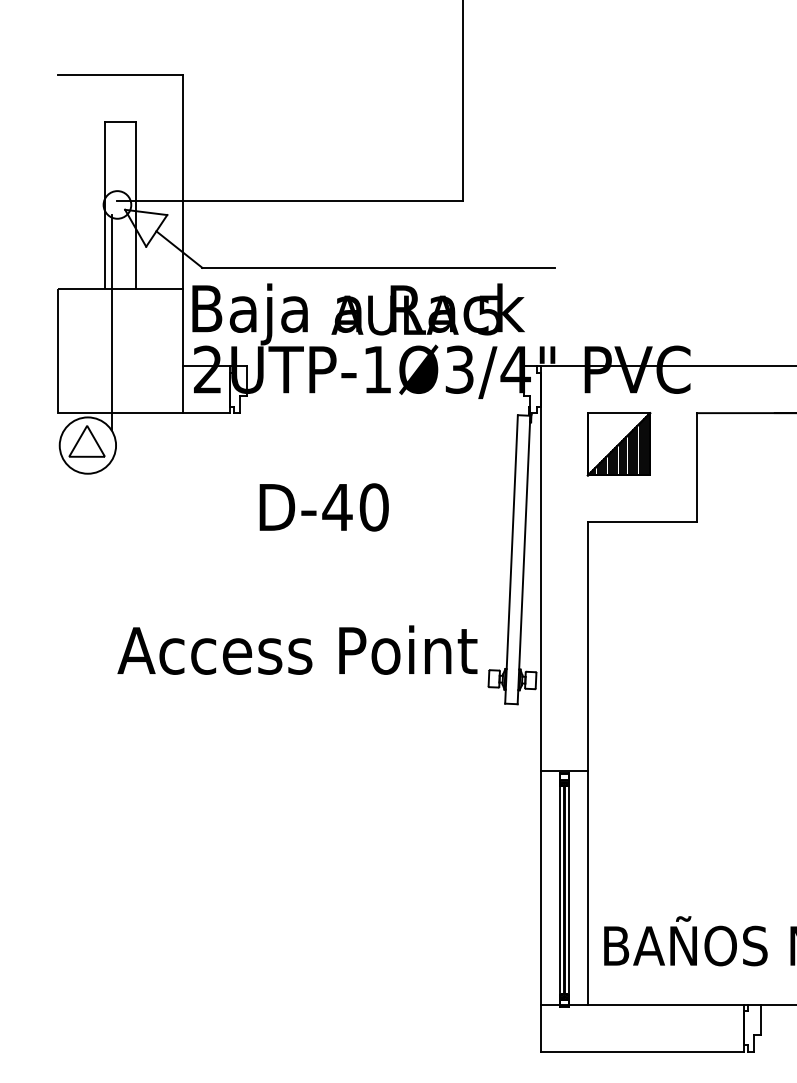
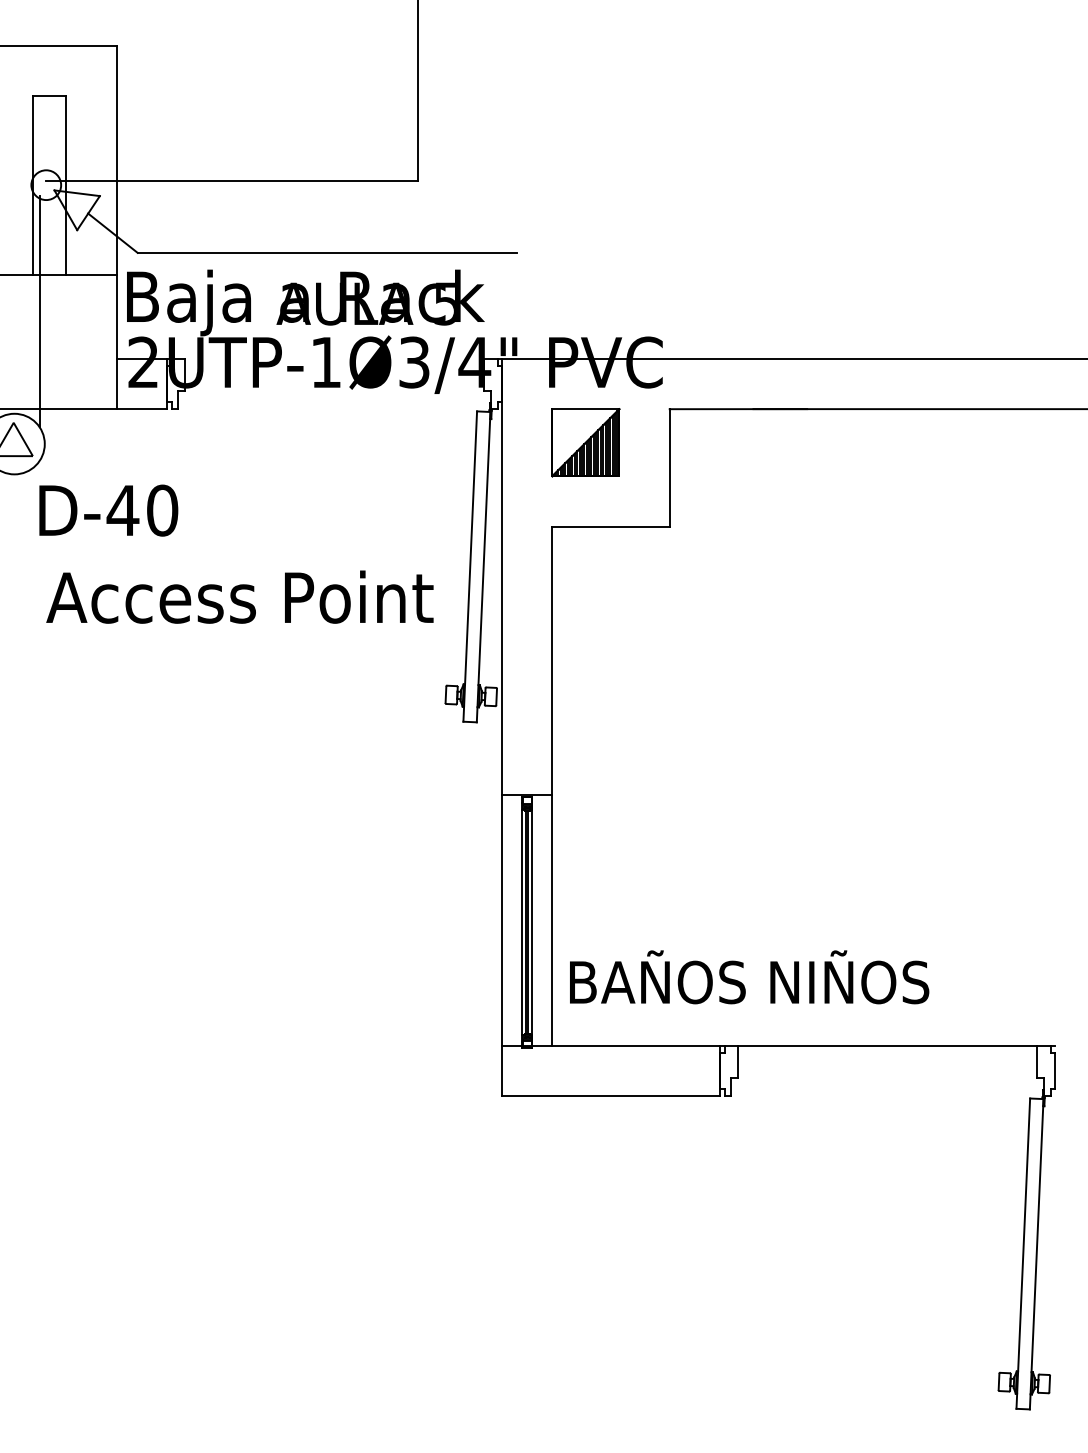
text: (324, 507) -> (108, 510), moved
text: (297, 649) -> (239, 596), moved

